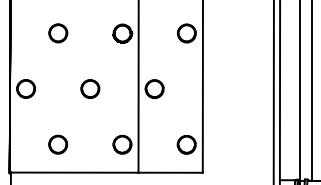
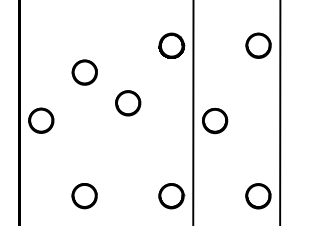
part: (58, 33) -> (85, 72), moved
part: (90, 88) -> (128, 102), moved

